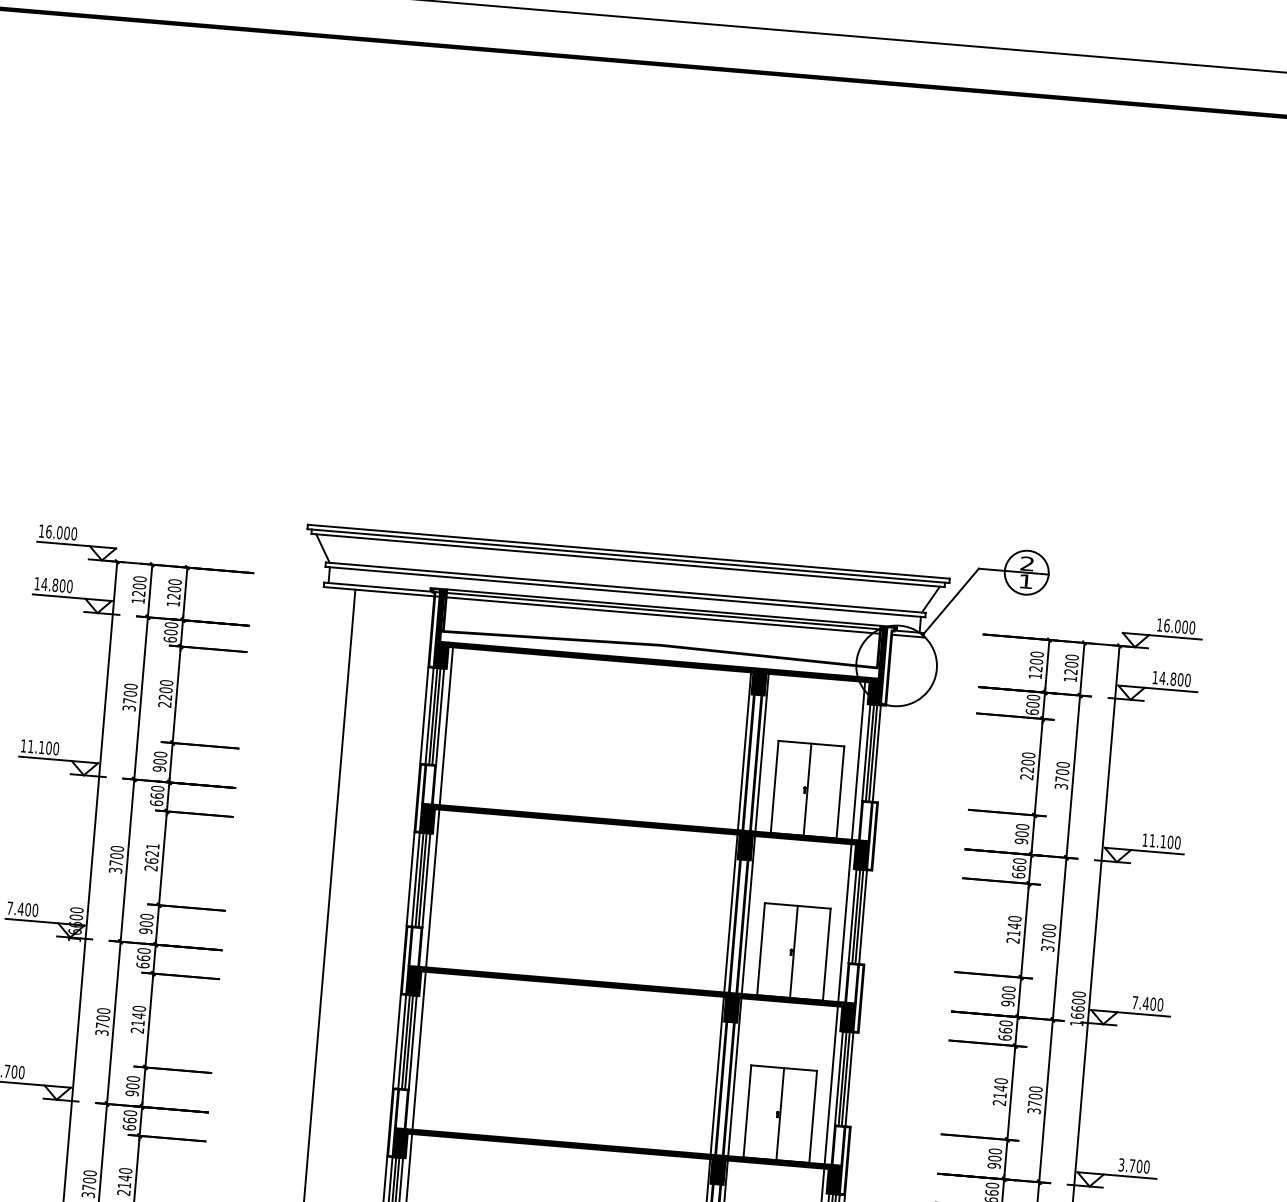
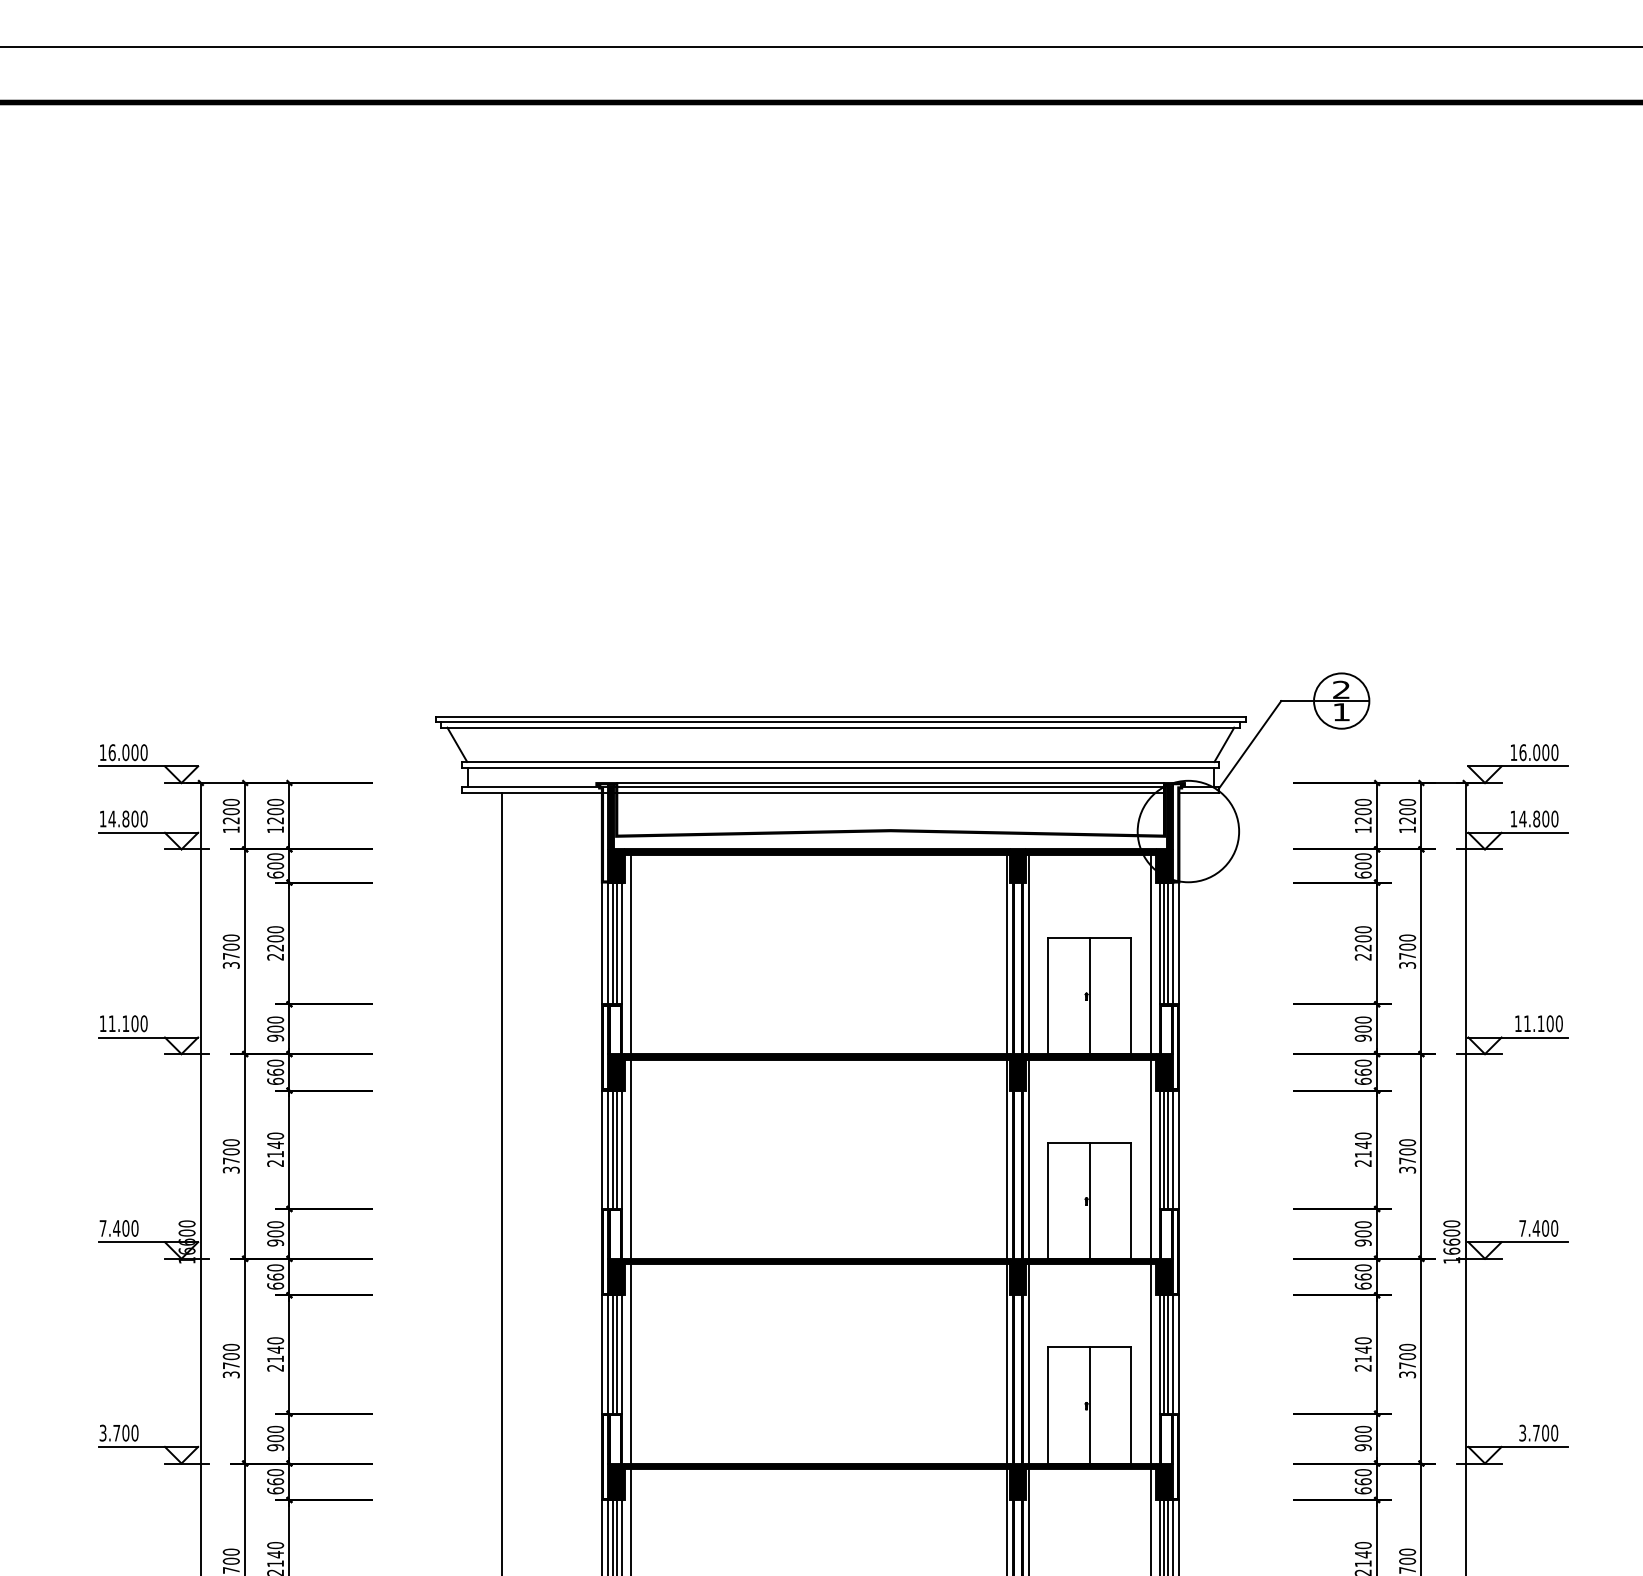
line: (882, 754) -> (1179, 943), added
text: (152, 853) -> (275, 1144), 2621 -> 2140
line: (868, 917) -> (1179, 1149), added
line: (854, 1079) -> (1179, 1354), added

